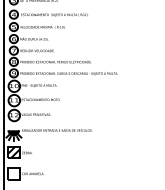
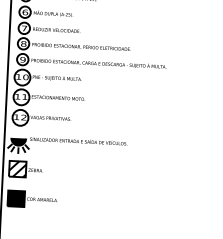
fill: (14, 173) -> (16, 197), added

